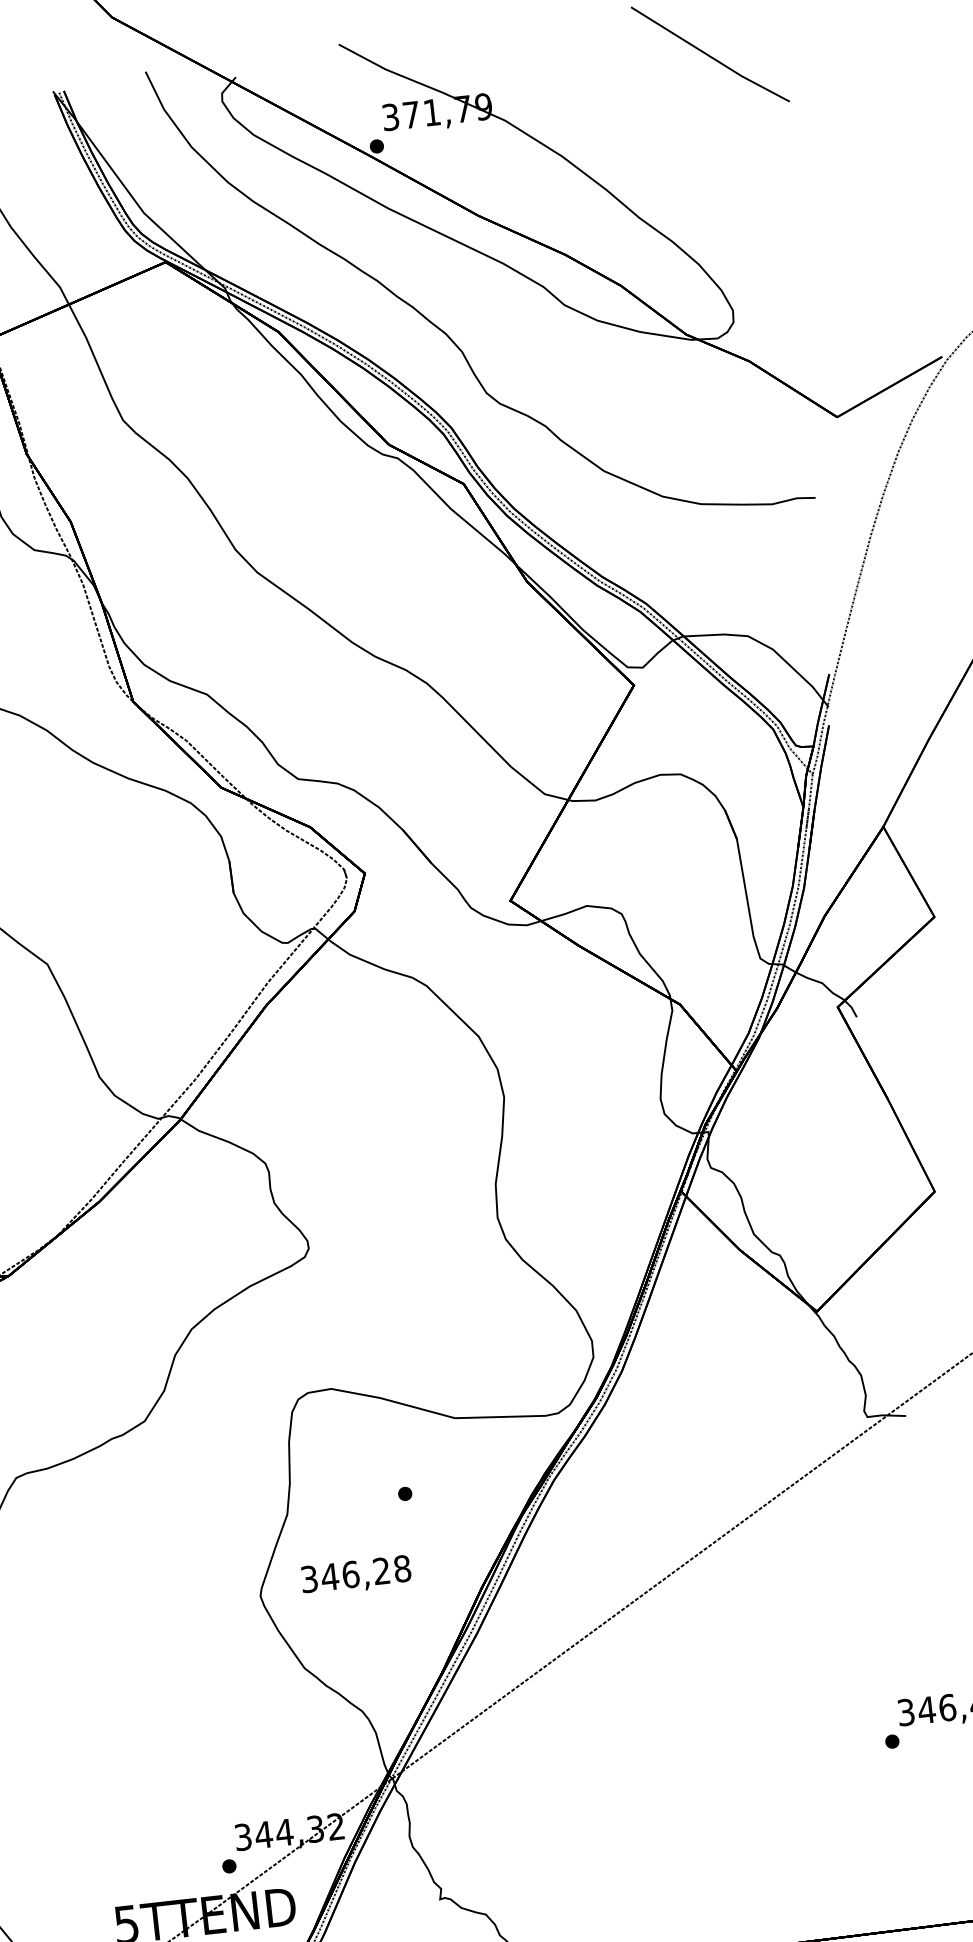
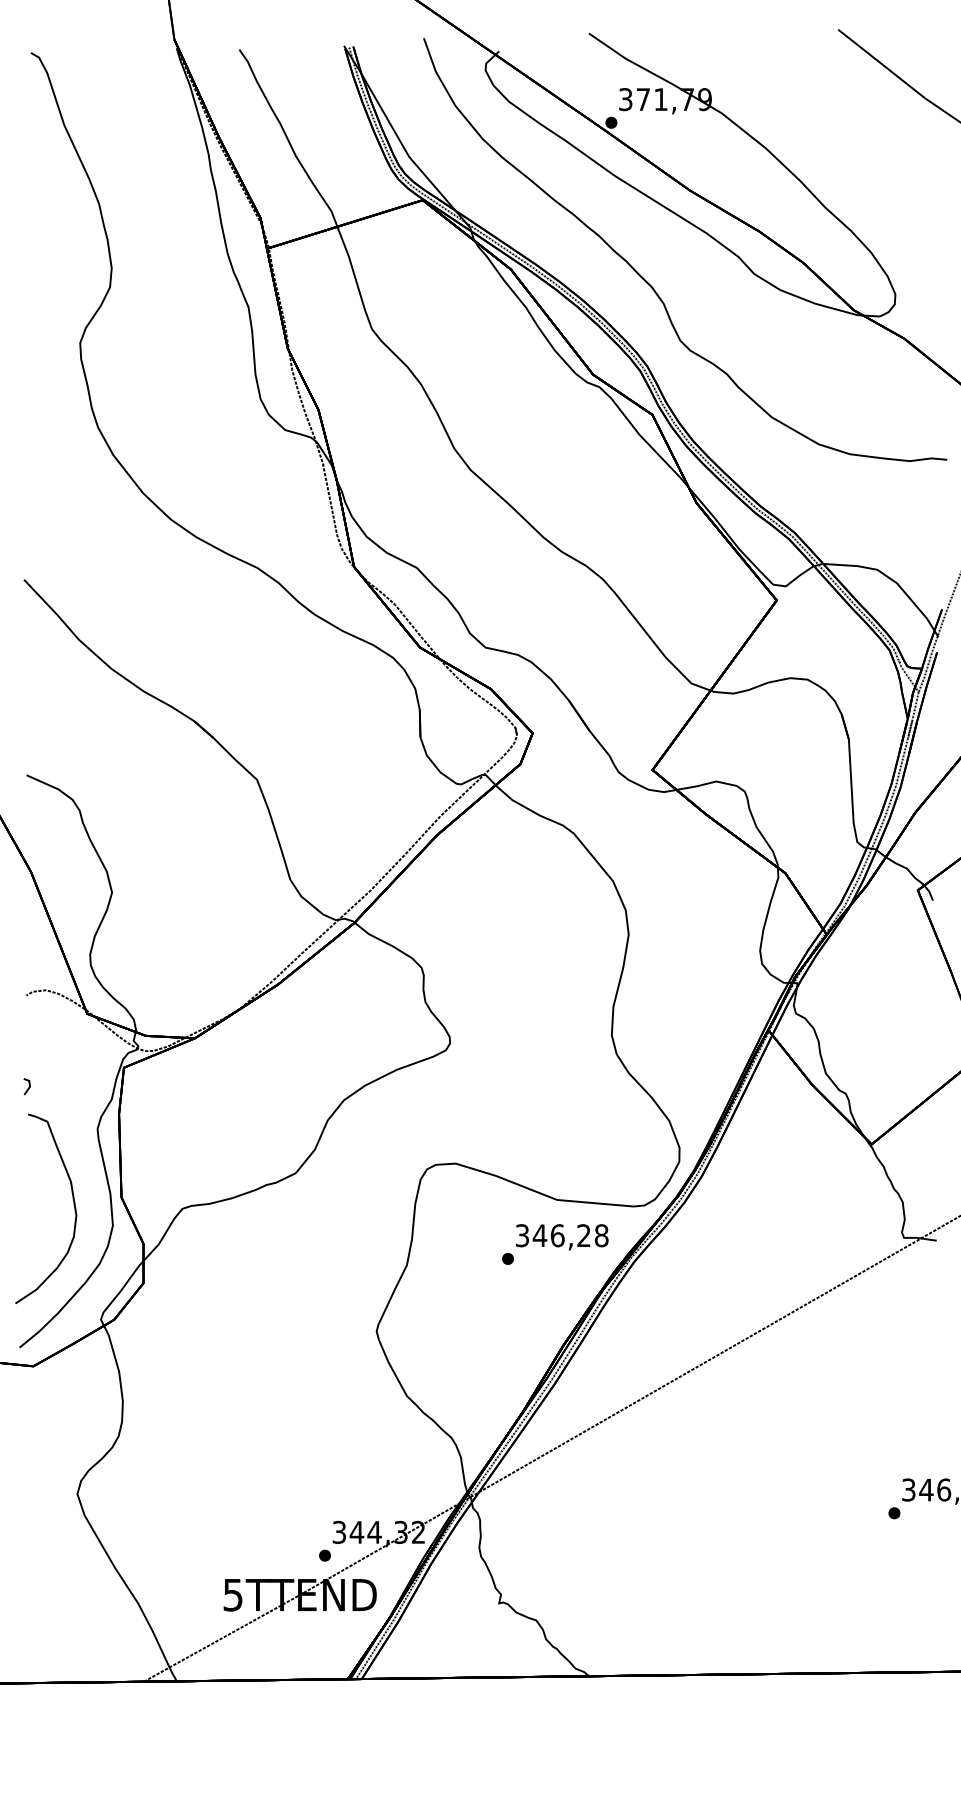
text: (355, 1576) -> (561, 1237), moved

